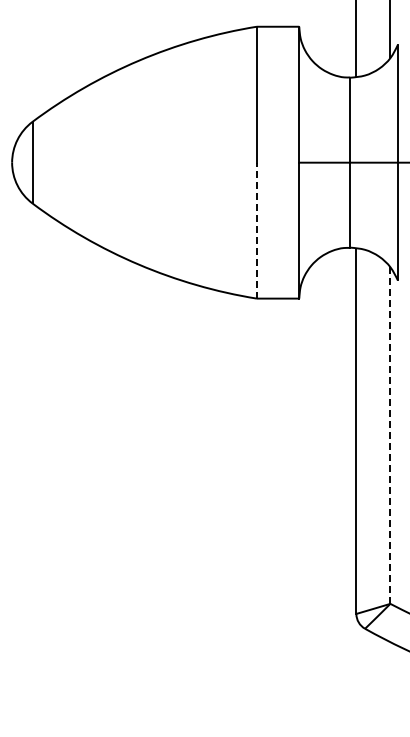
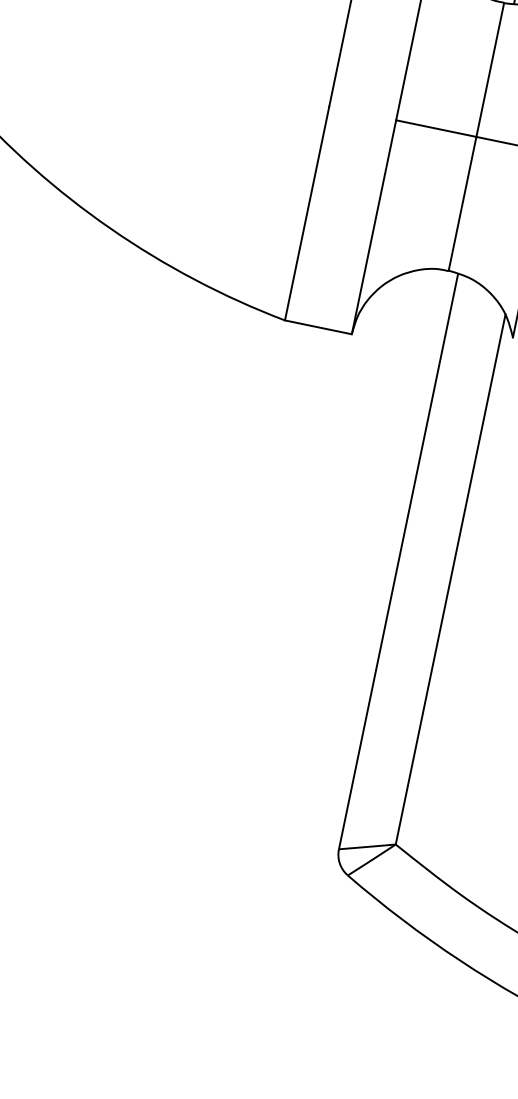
line: (256, 230) -> (306, 213), dashed -> solid
line: (390, 435) -> (450, 579), dashed -> solid

